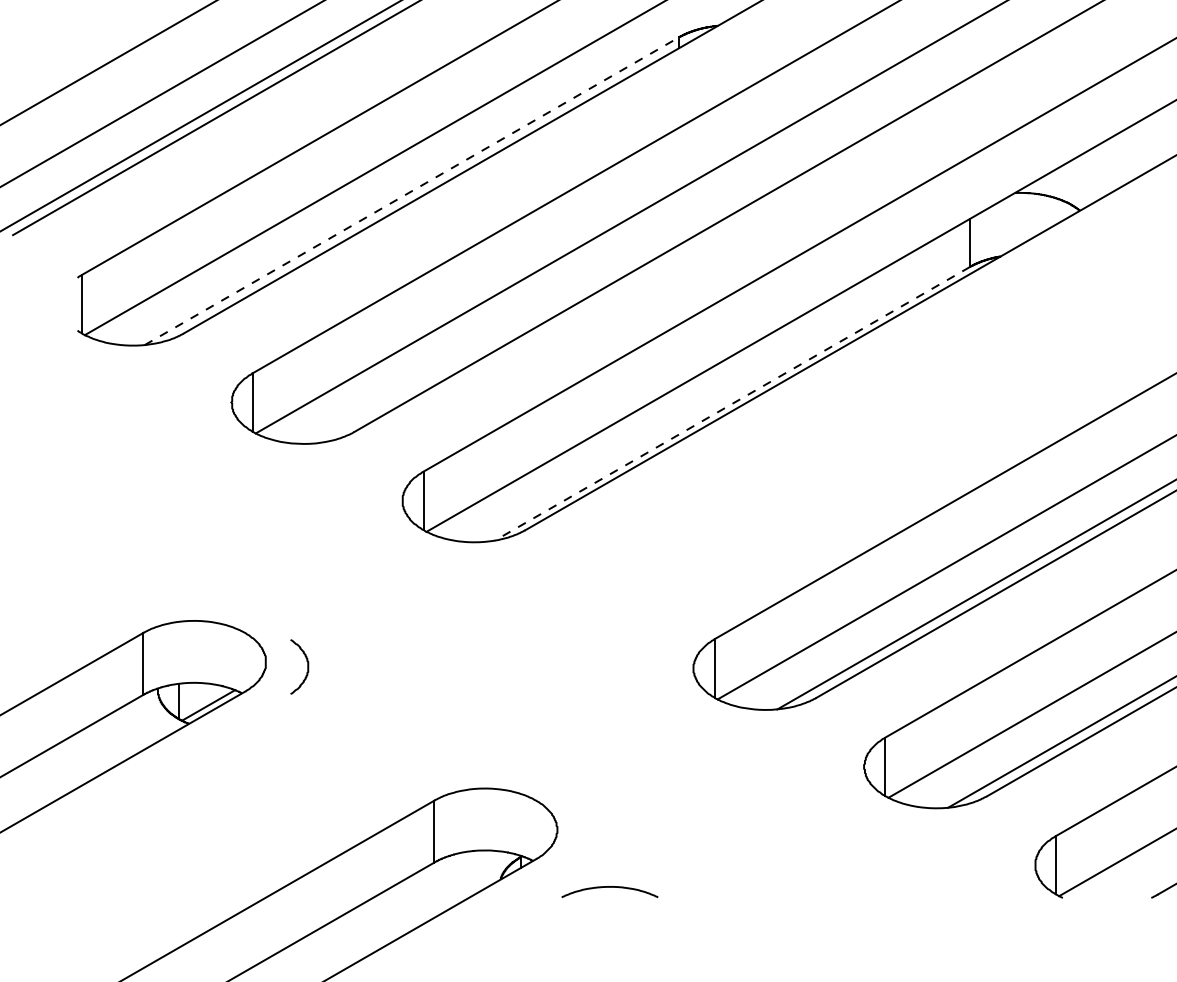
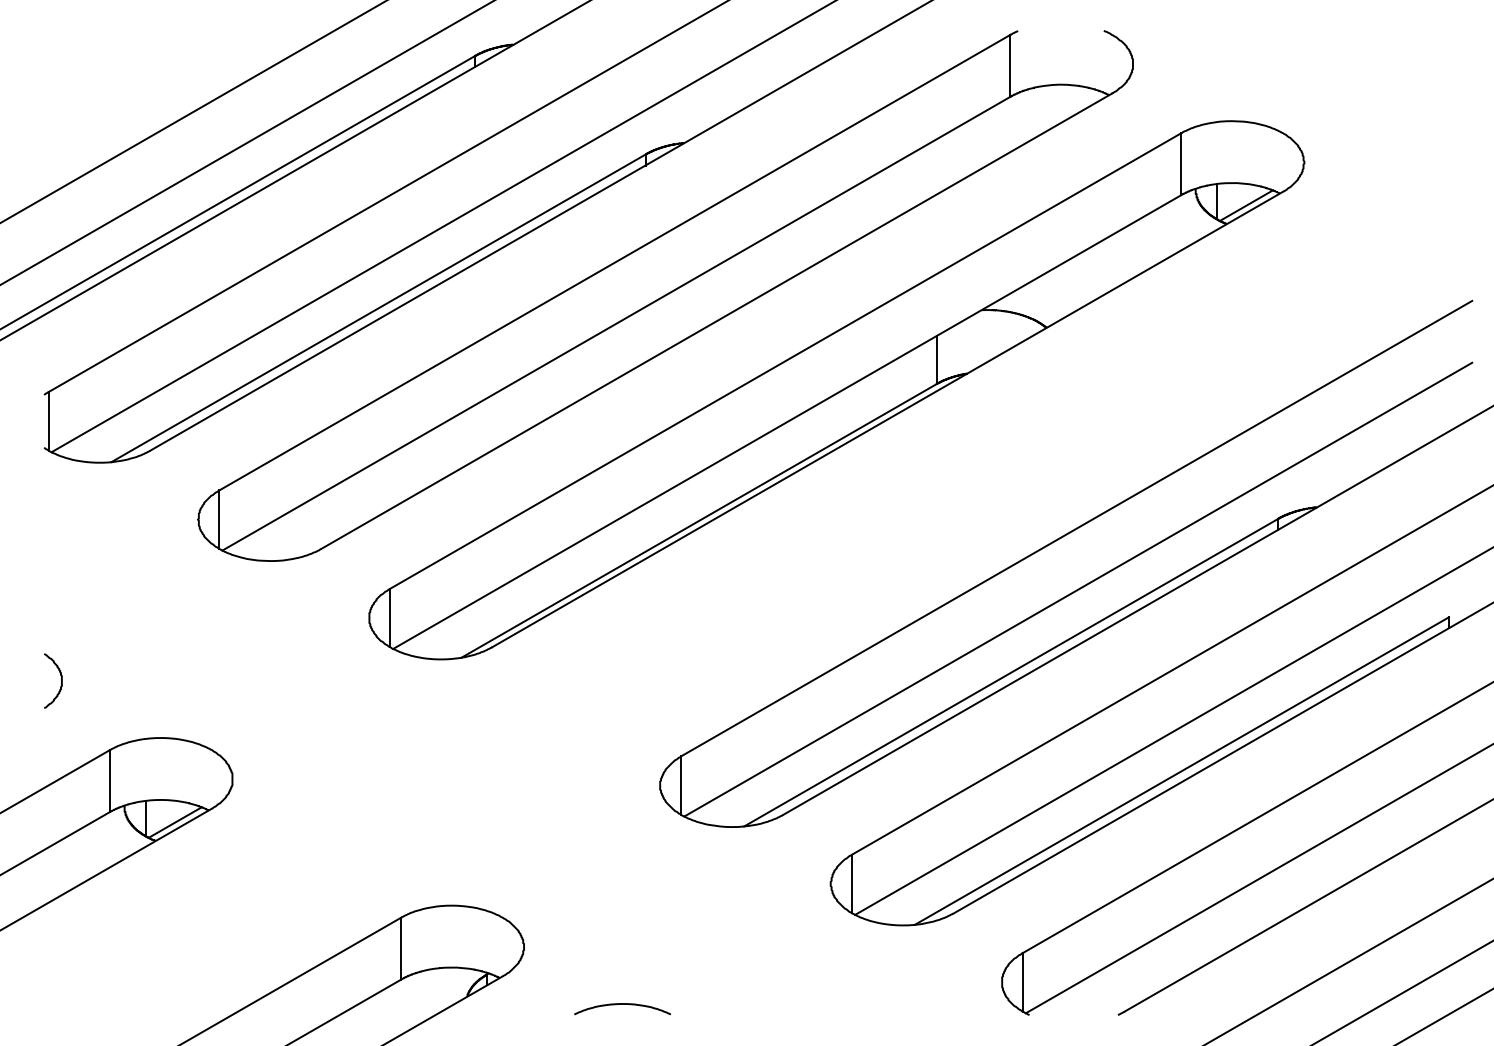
line: (411, 191) -> (378, 308), dashed -> solid
line: (731, 404) -> (698, 521), dashed -> solid
curve: (307, 666) -> (61, 680), moved
curve: (609, 887) -> (622, 1004), moved

